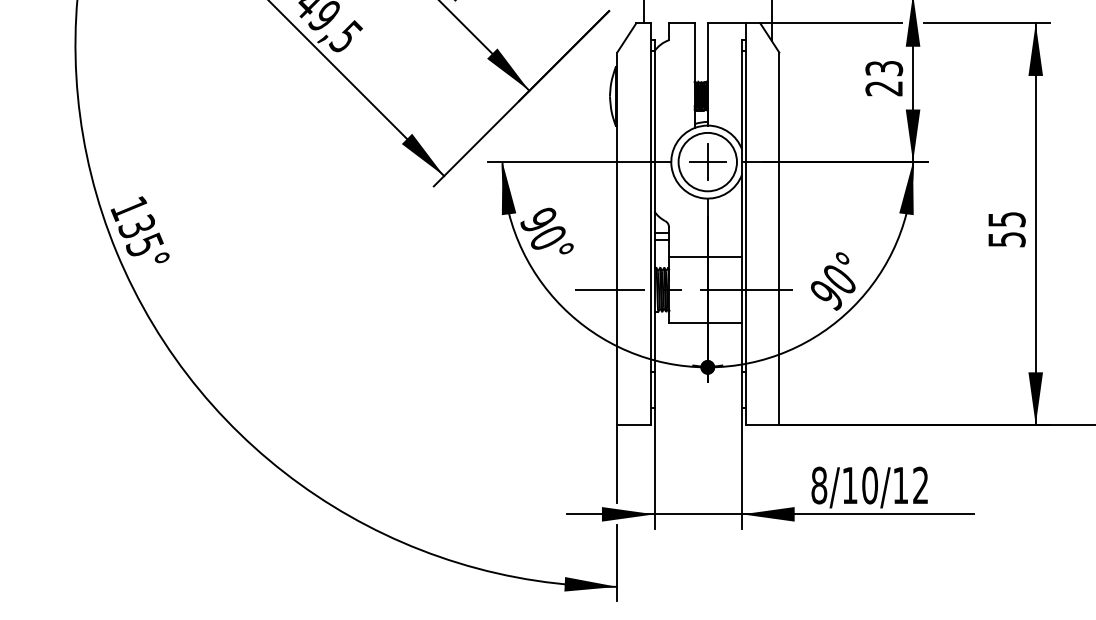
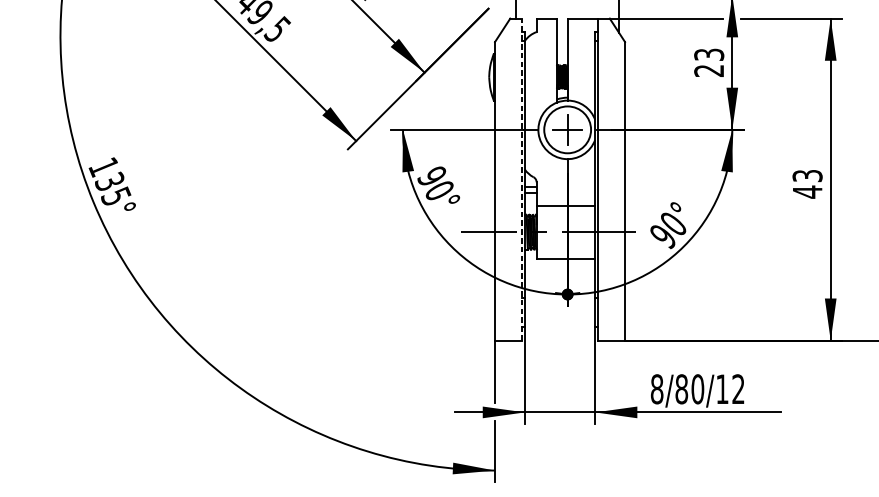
line: (650, 224) -> (521, 179), solid -> dashed
text: (1006, 230) -> (807, 184), 55 -> 43
text: (849, 485) -> (681, 389), 8/10/12 -> 8/80/12

